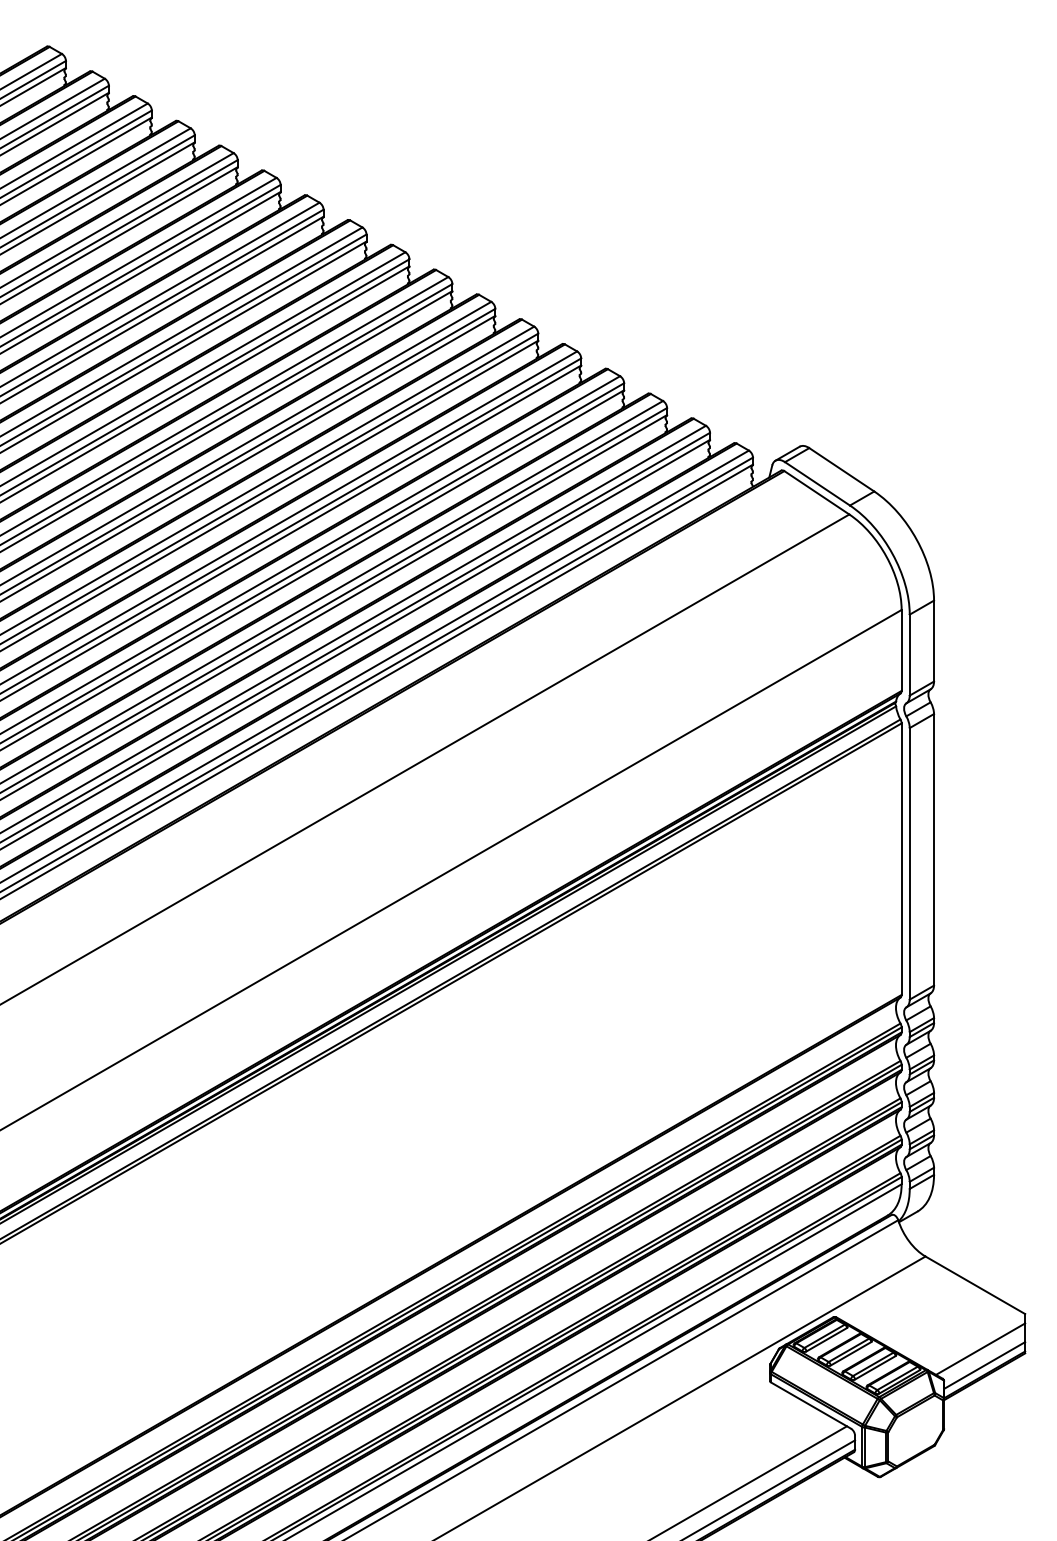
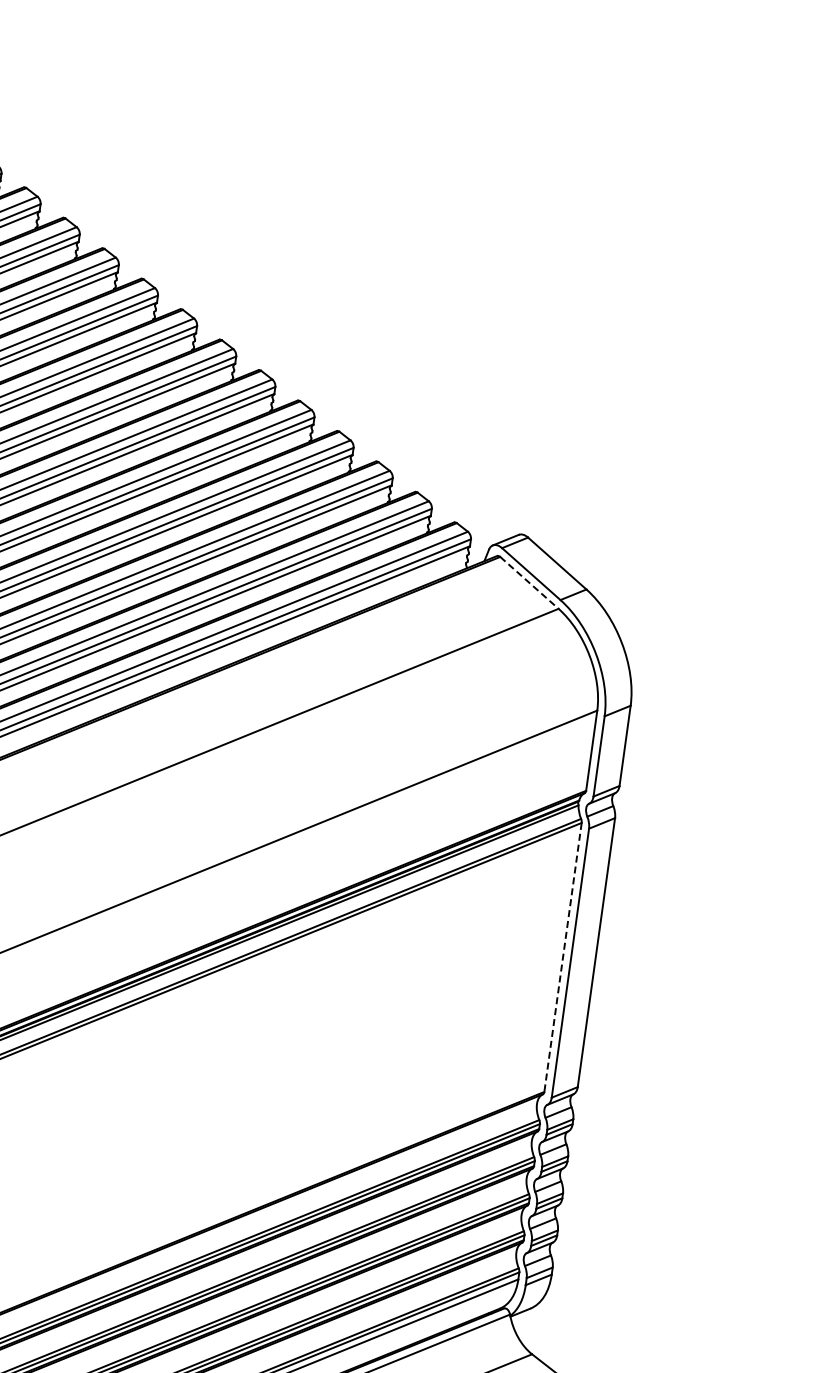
line: (817, 493) -> (529, 583), solid -> dashed
line: (901, 859) -> (562, 957), solid -> dashed

